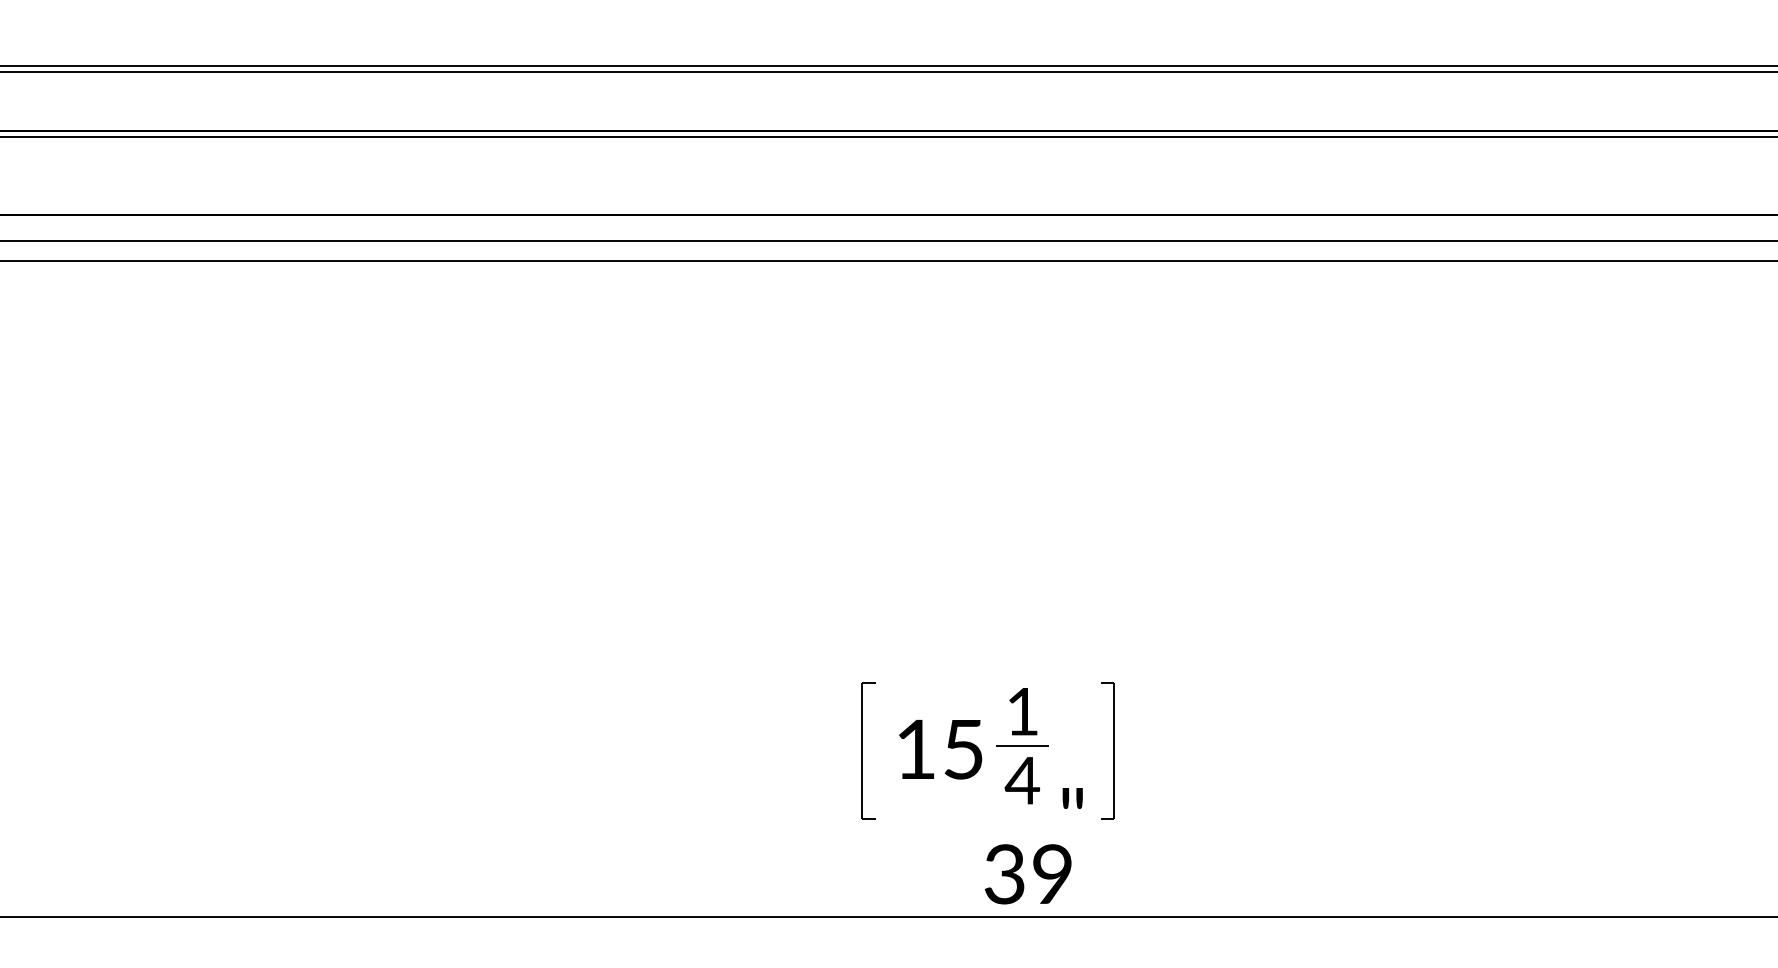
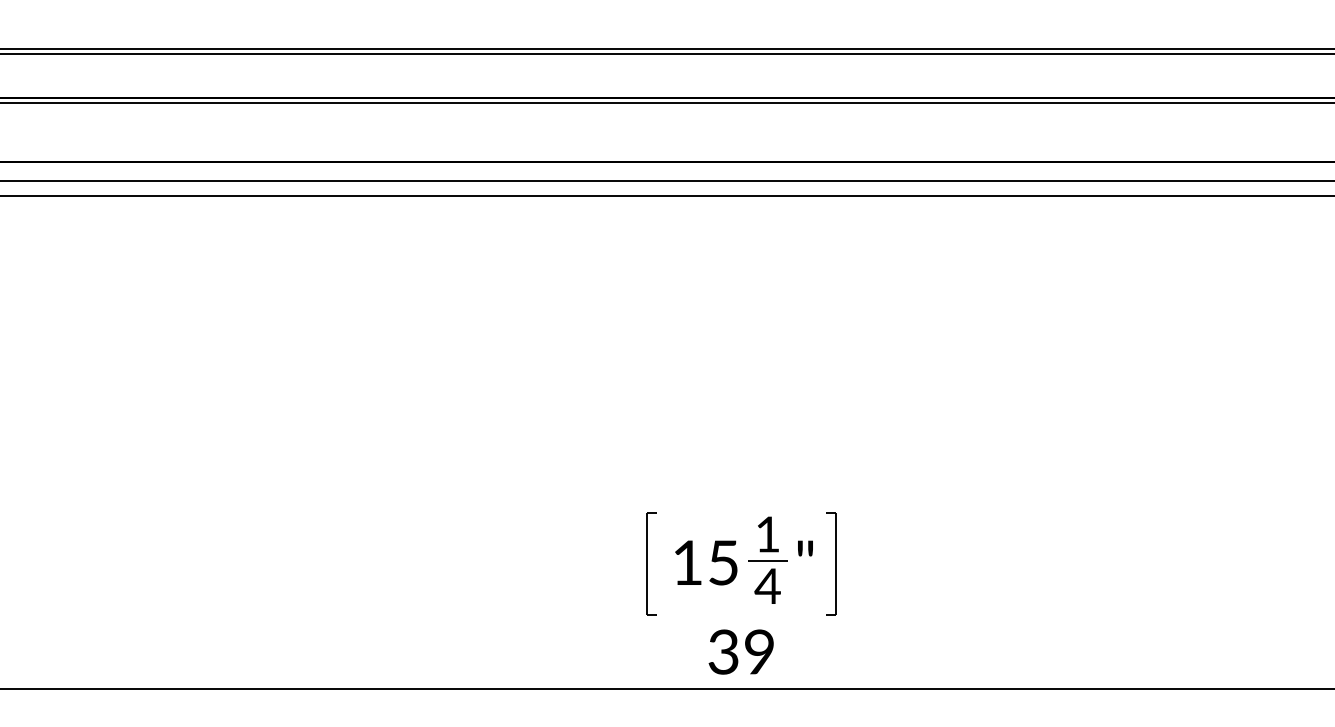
text: (1072, 798) -> (805, 548), moved
text: (1027, 874) -> (740, 652), moved

